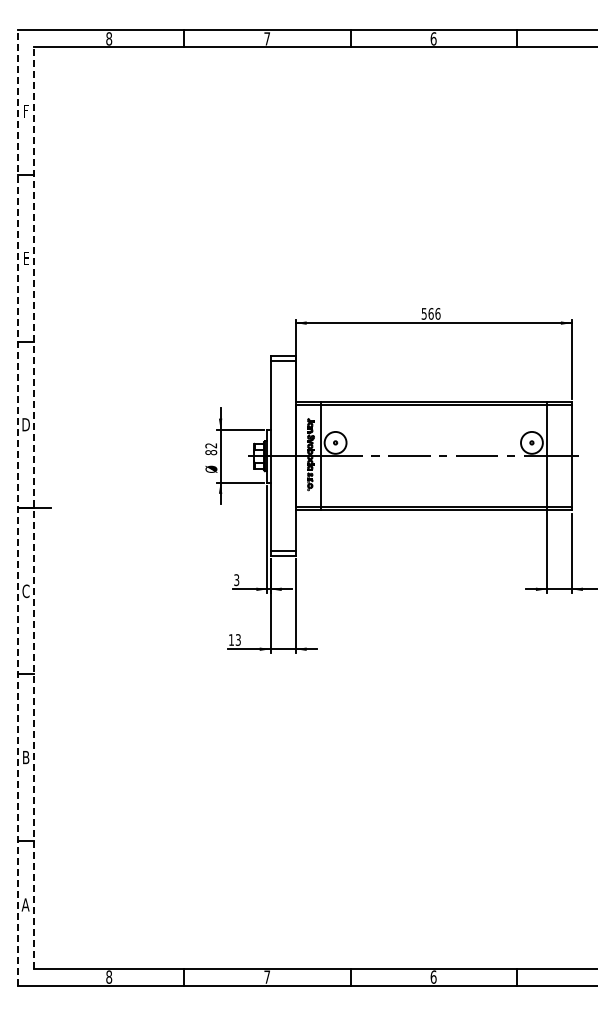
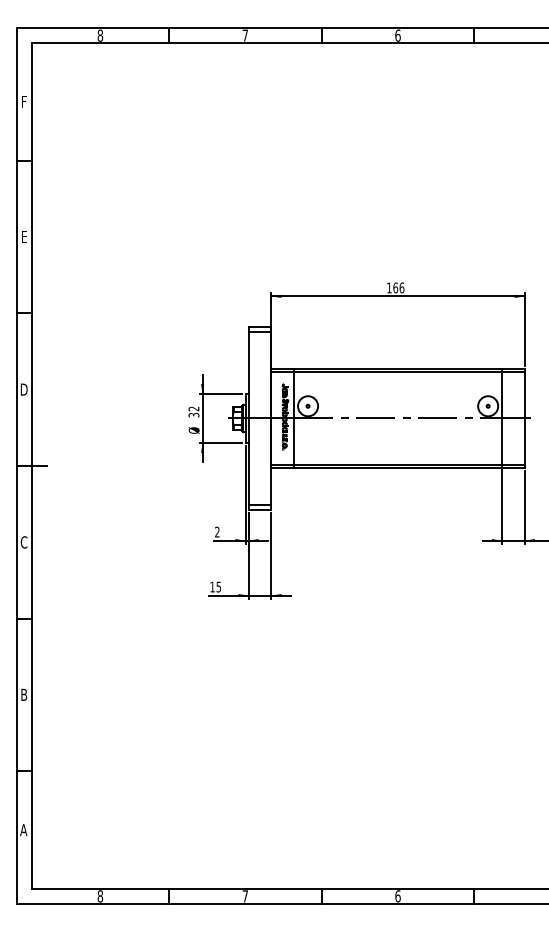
text: (423, 313) -> (388, 287), 566 -> 166
text: (211, 452) -> (194, 415), 82 -> 32
line: (17, 508) -> (16, 466), dashed -> solid
line: (34, 508) -> (31, 466), dashed -> solid
text: (236, 580) -> (217, 532), 3 -> 2
text: (238, 639) -> (219, 586), 13 -> 15

